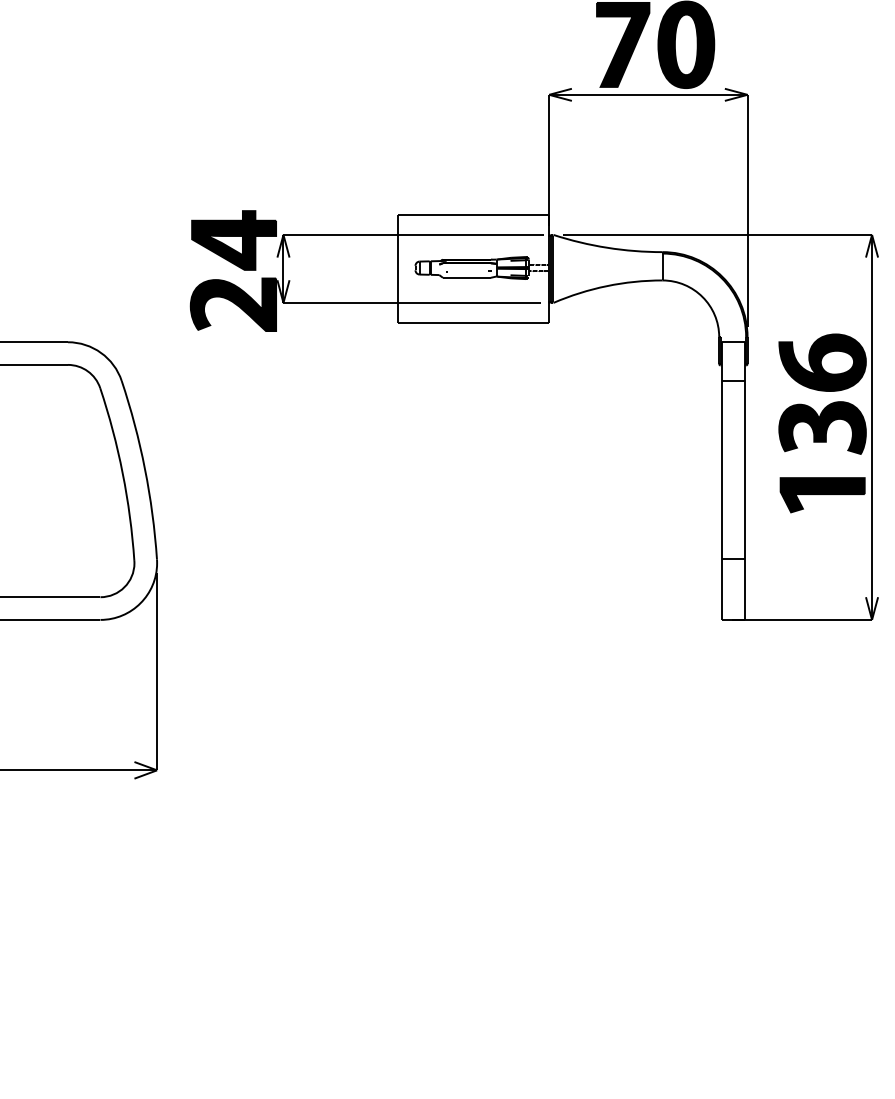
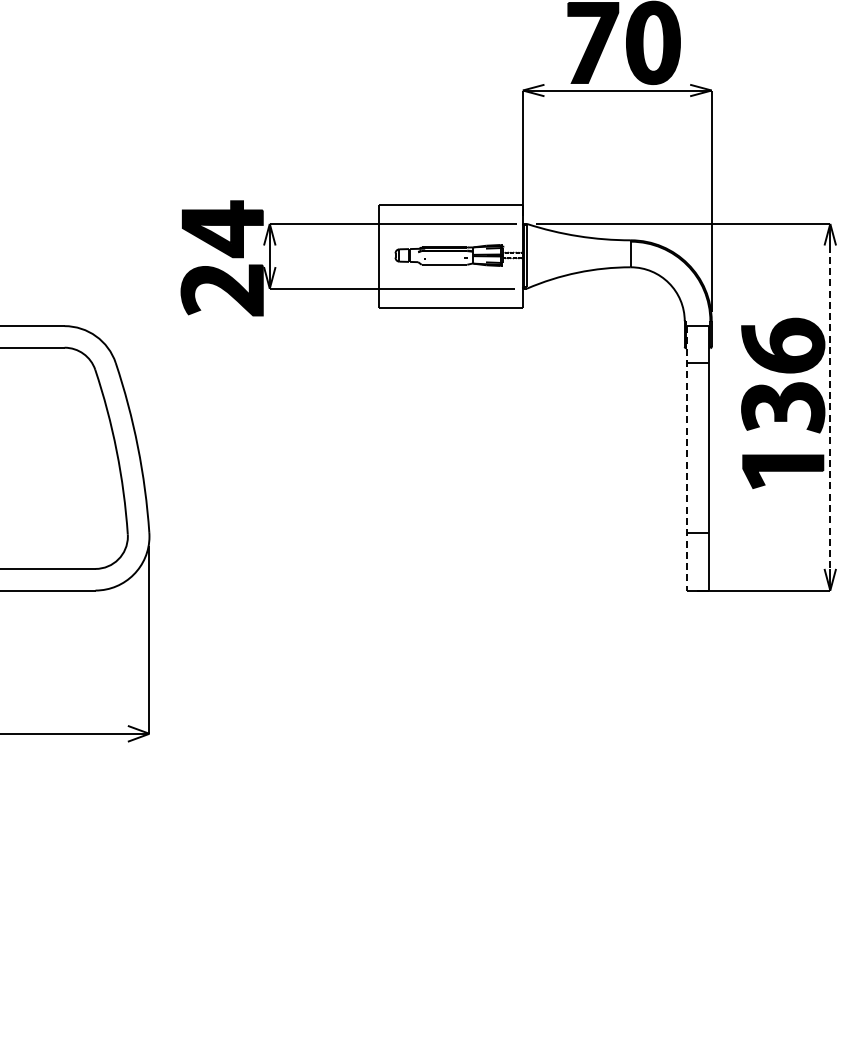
line: (872, 427) -> (830, 407), solid -> dashed
line: (722, 481) -> (687, 458), solid -> dashed

